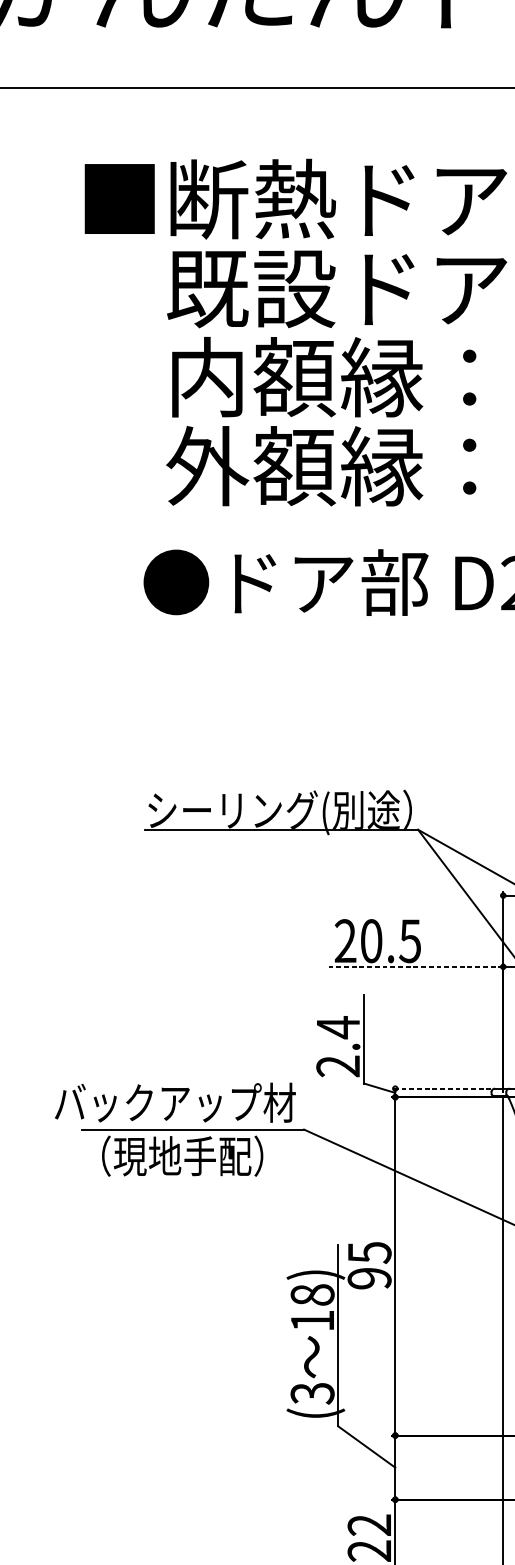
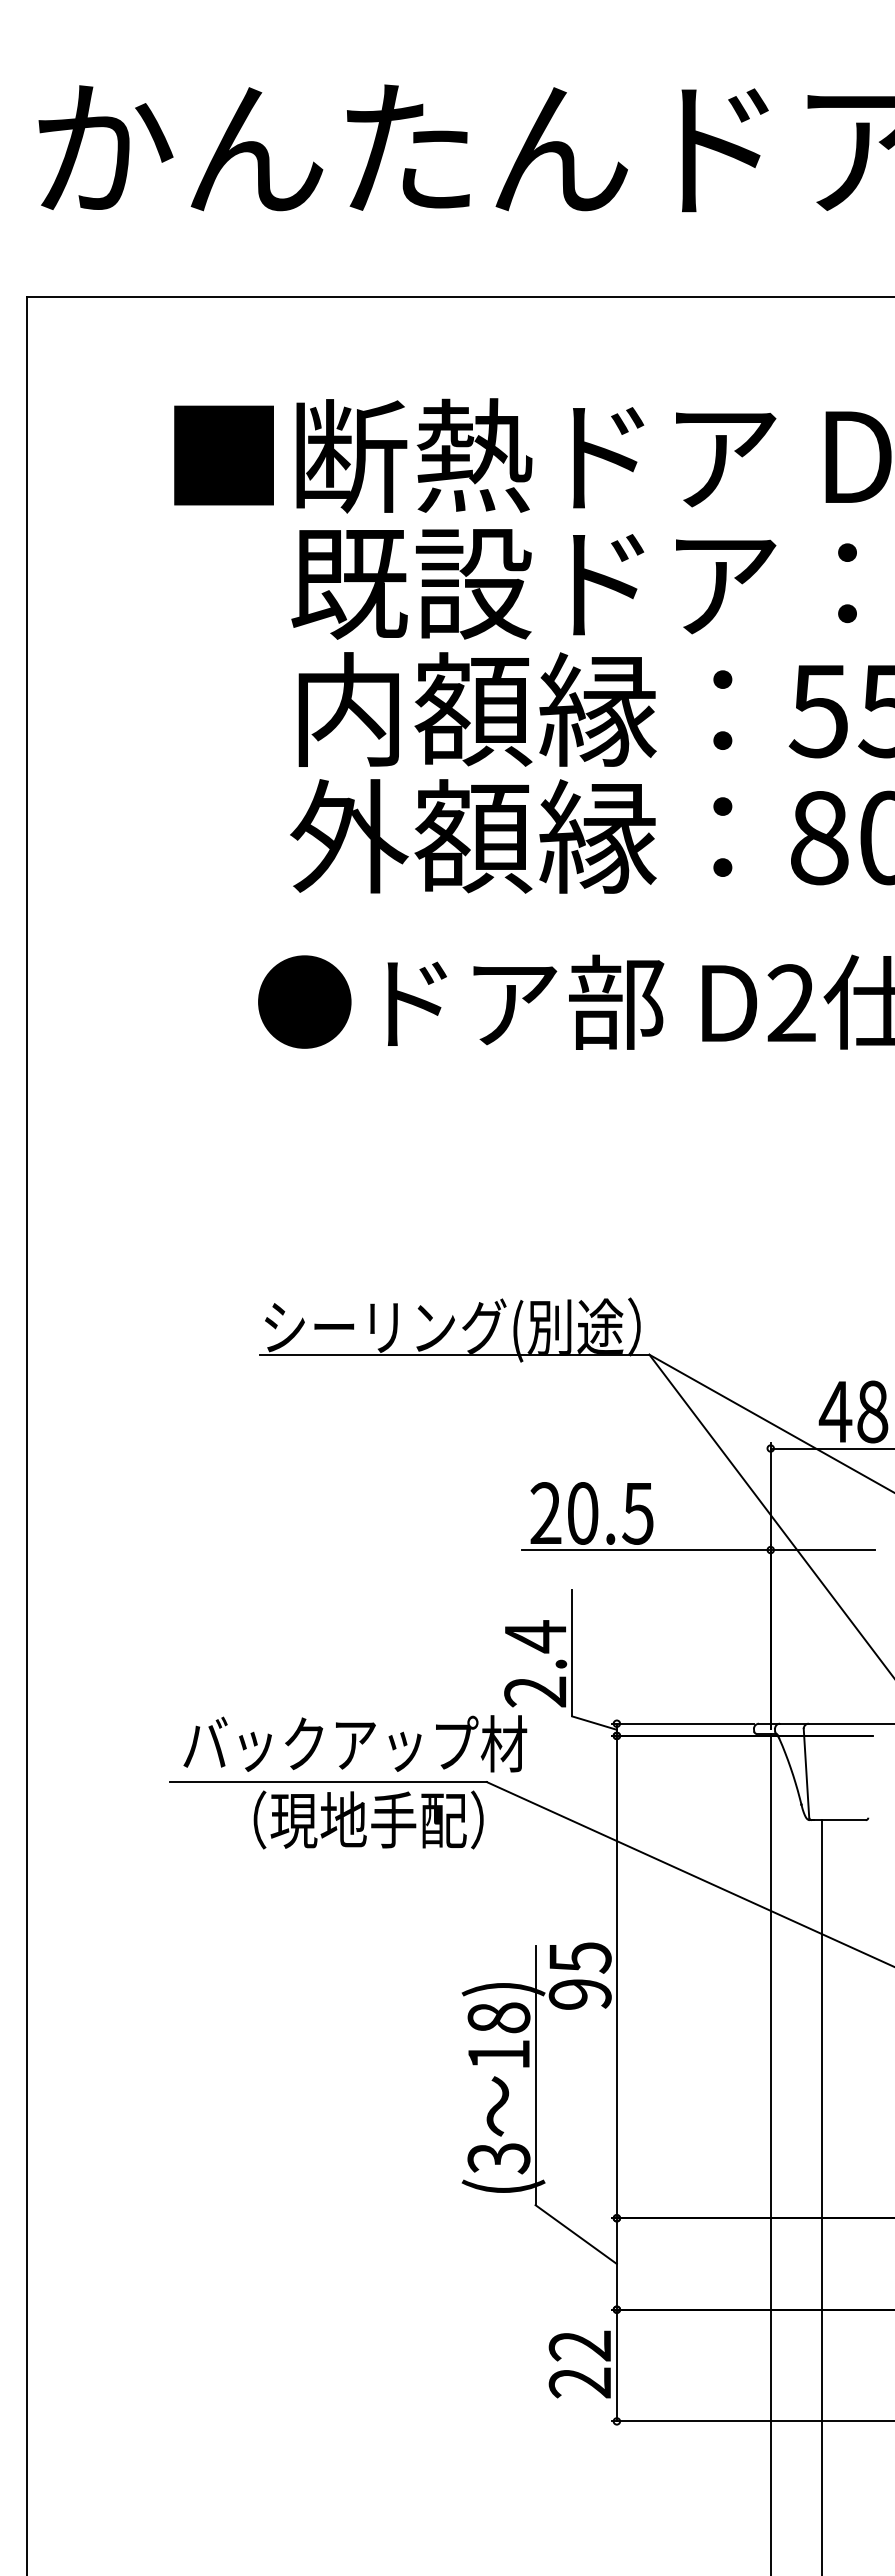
line: (416, 967) -> (646, 1550), dashed -> solid
line: (441, 1088) -> (682, 1723), dashed -> solid
text: (175, 1102) -> (355, 1743), moved
text: (182, 1155) -> (368, 1819), moved

